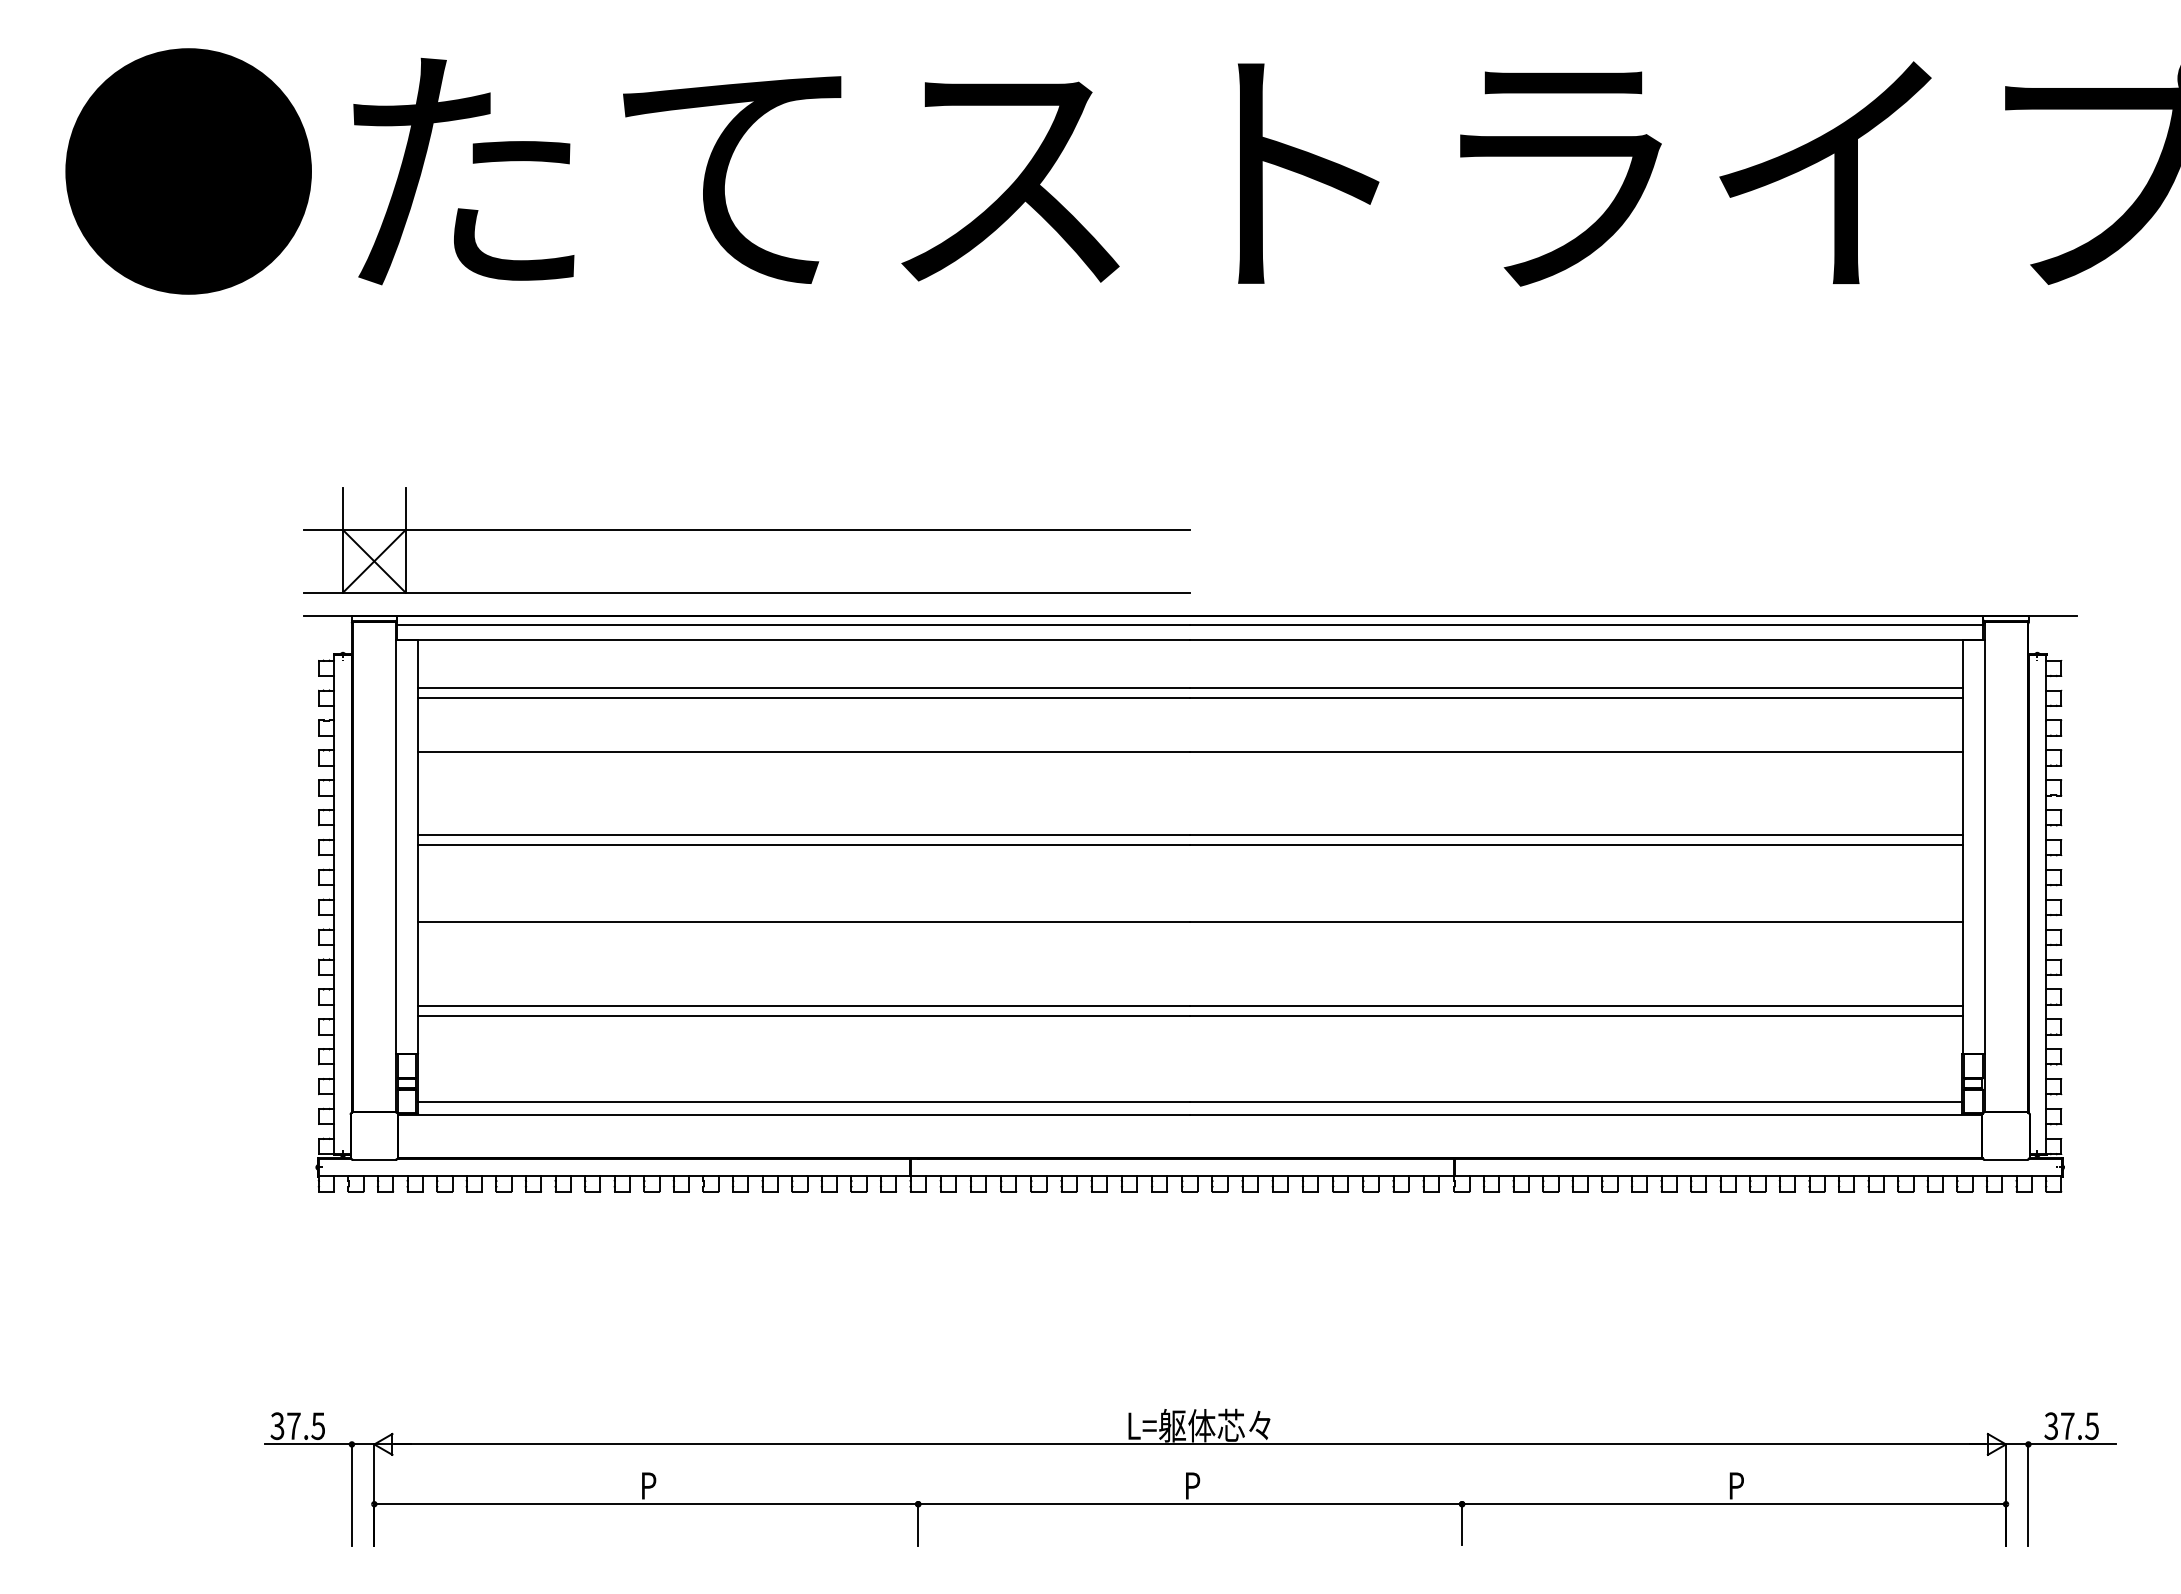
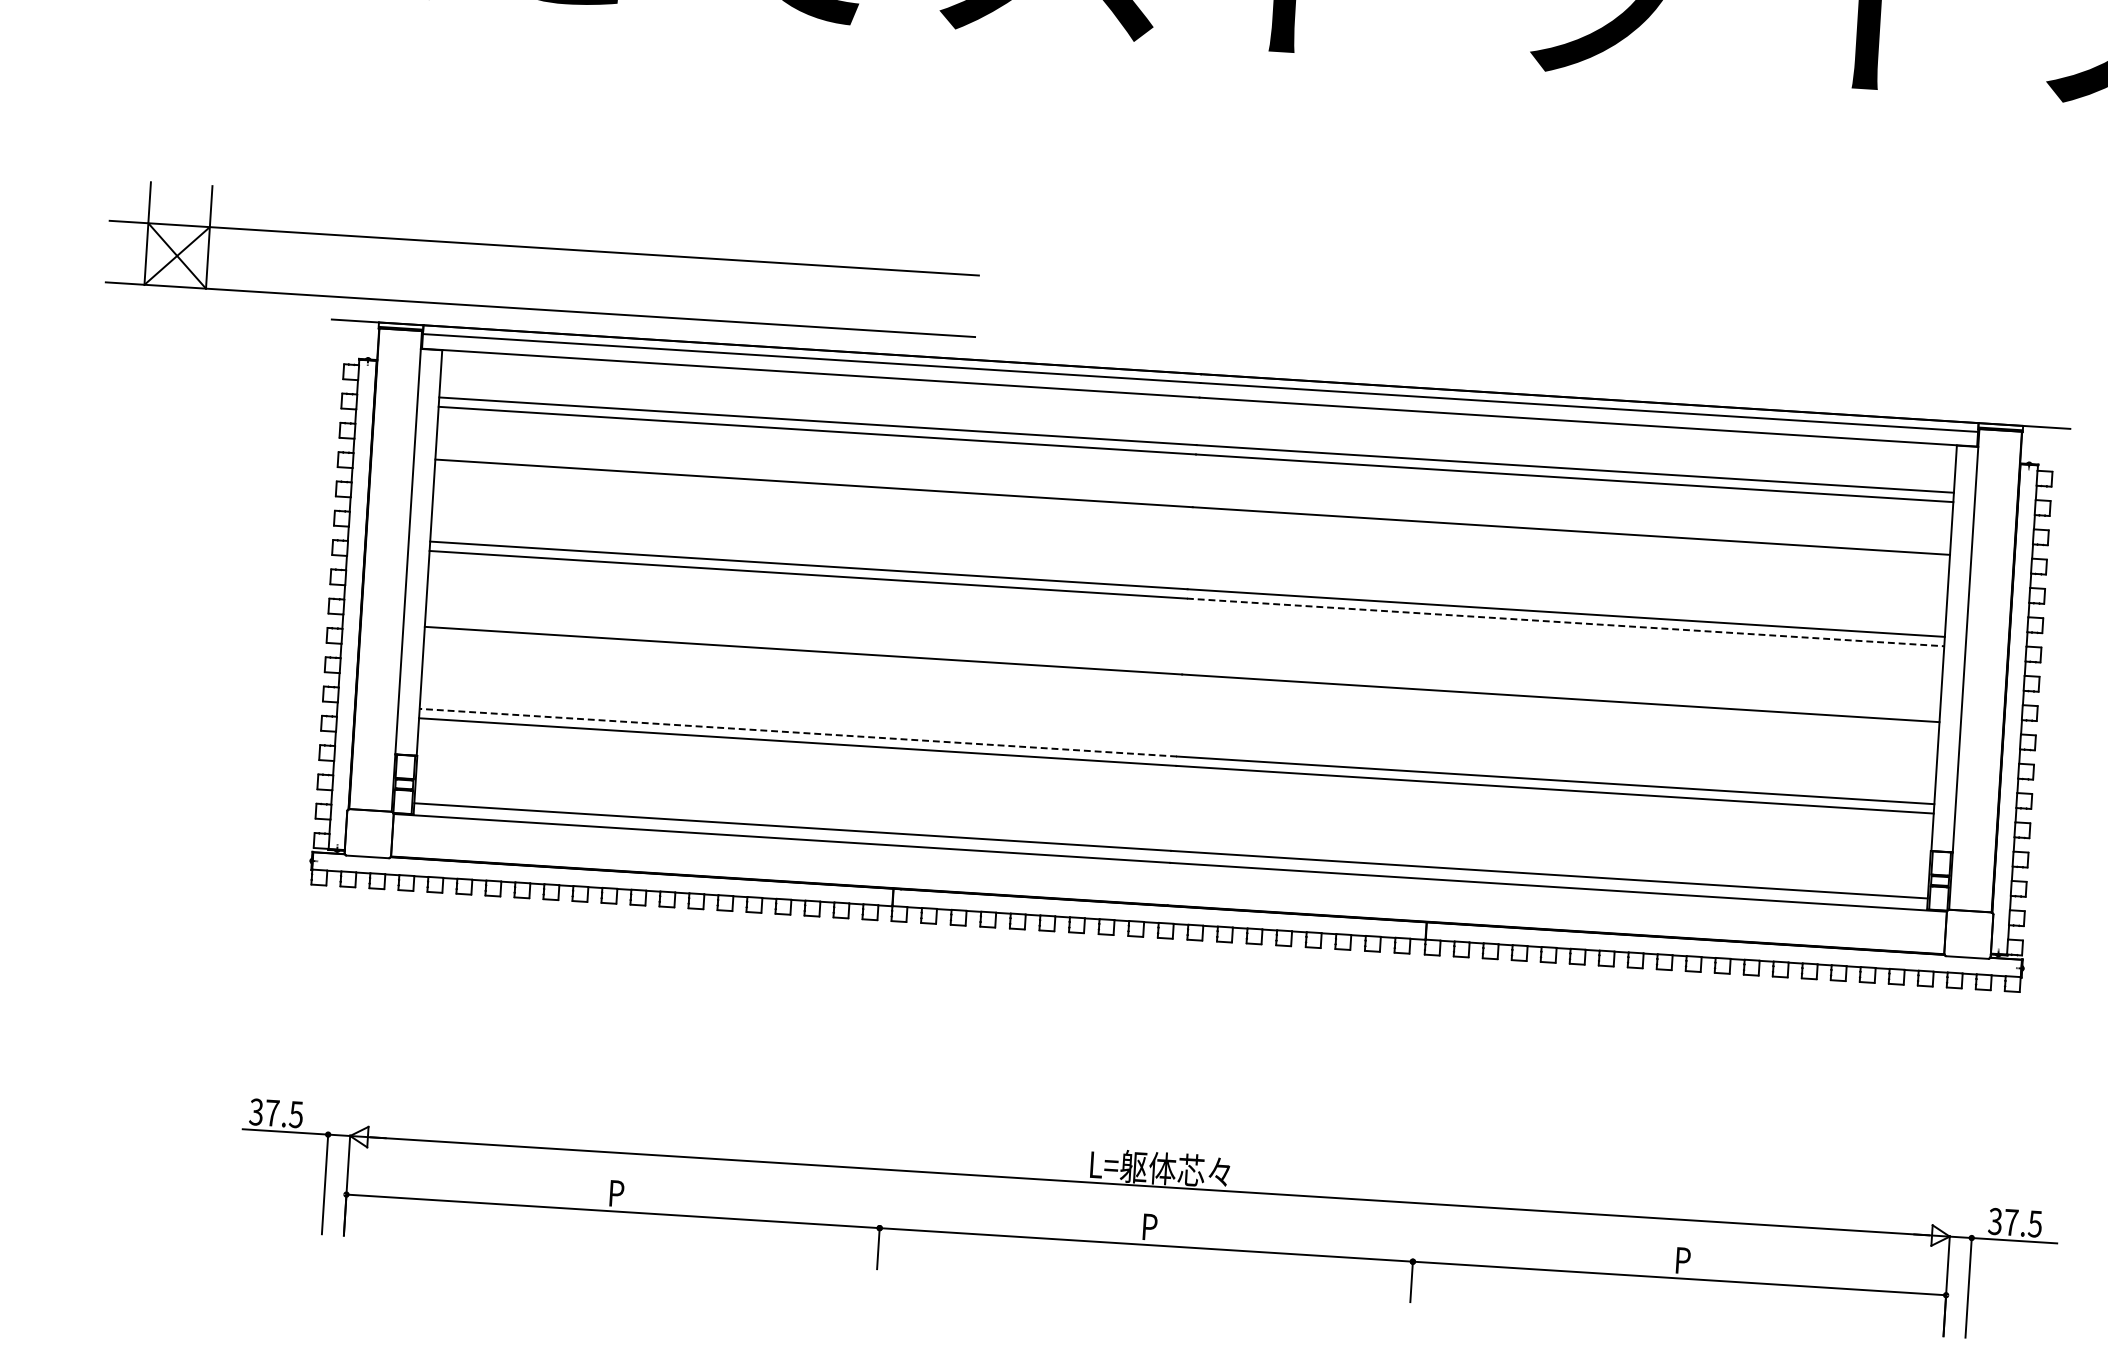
part: (746, 530) -> (543, 248), moved
line: (1576, 844) -> (1565, 621), solid -> dashed
line: (803, 1006) -> (797, 733), solid -> dashed

